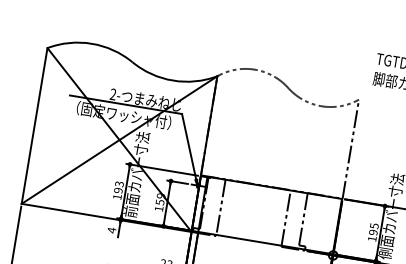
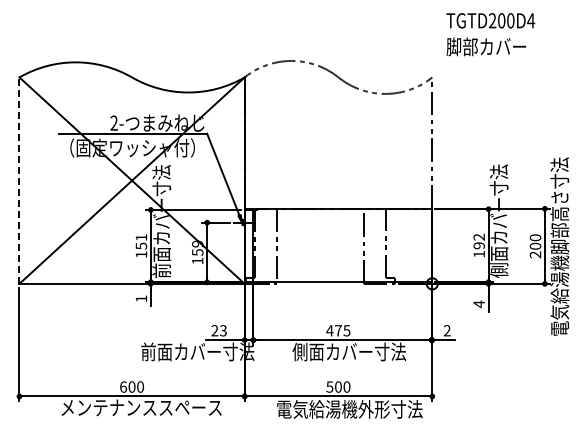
line: (34, 125) -> (19, 180), solid -> dashed
text: (119, 187) -> (141, 241), 193 -> 151
text: (373, 225) -> (478, 236), 195 -> 192
text: (111, 230) -> (140, 298), 4 -> 1

